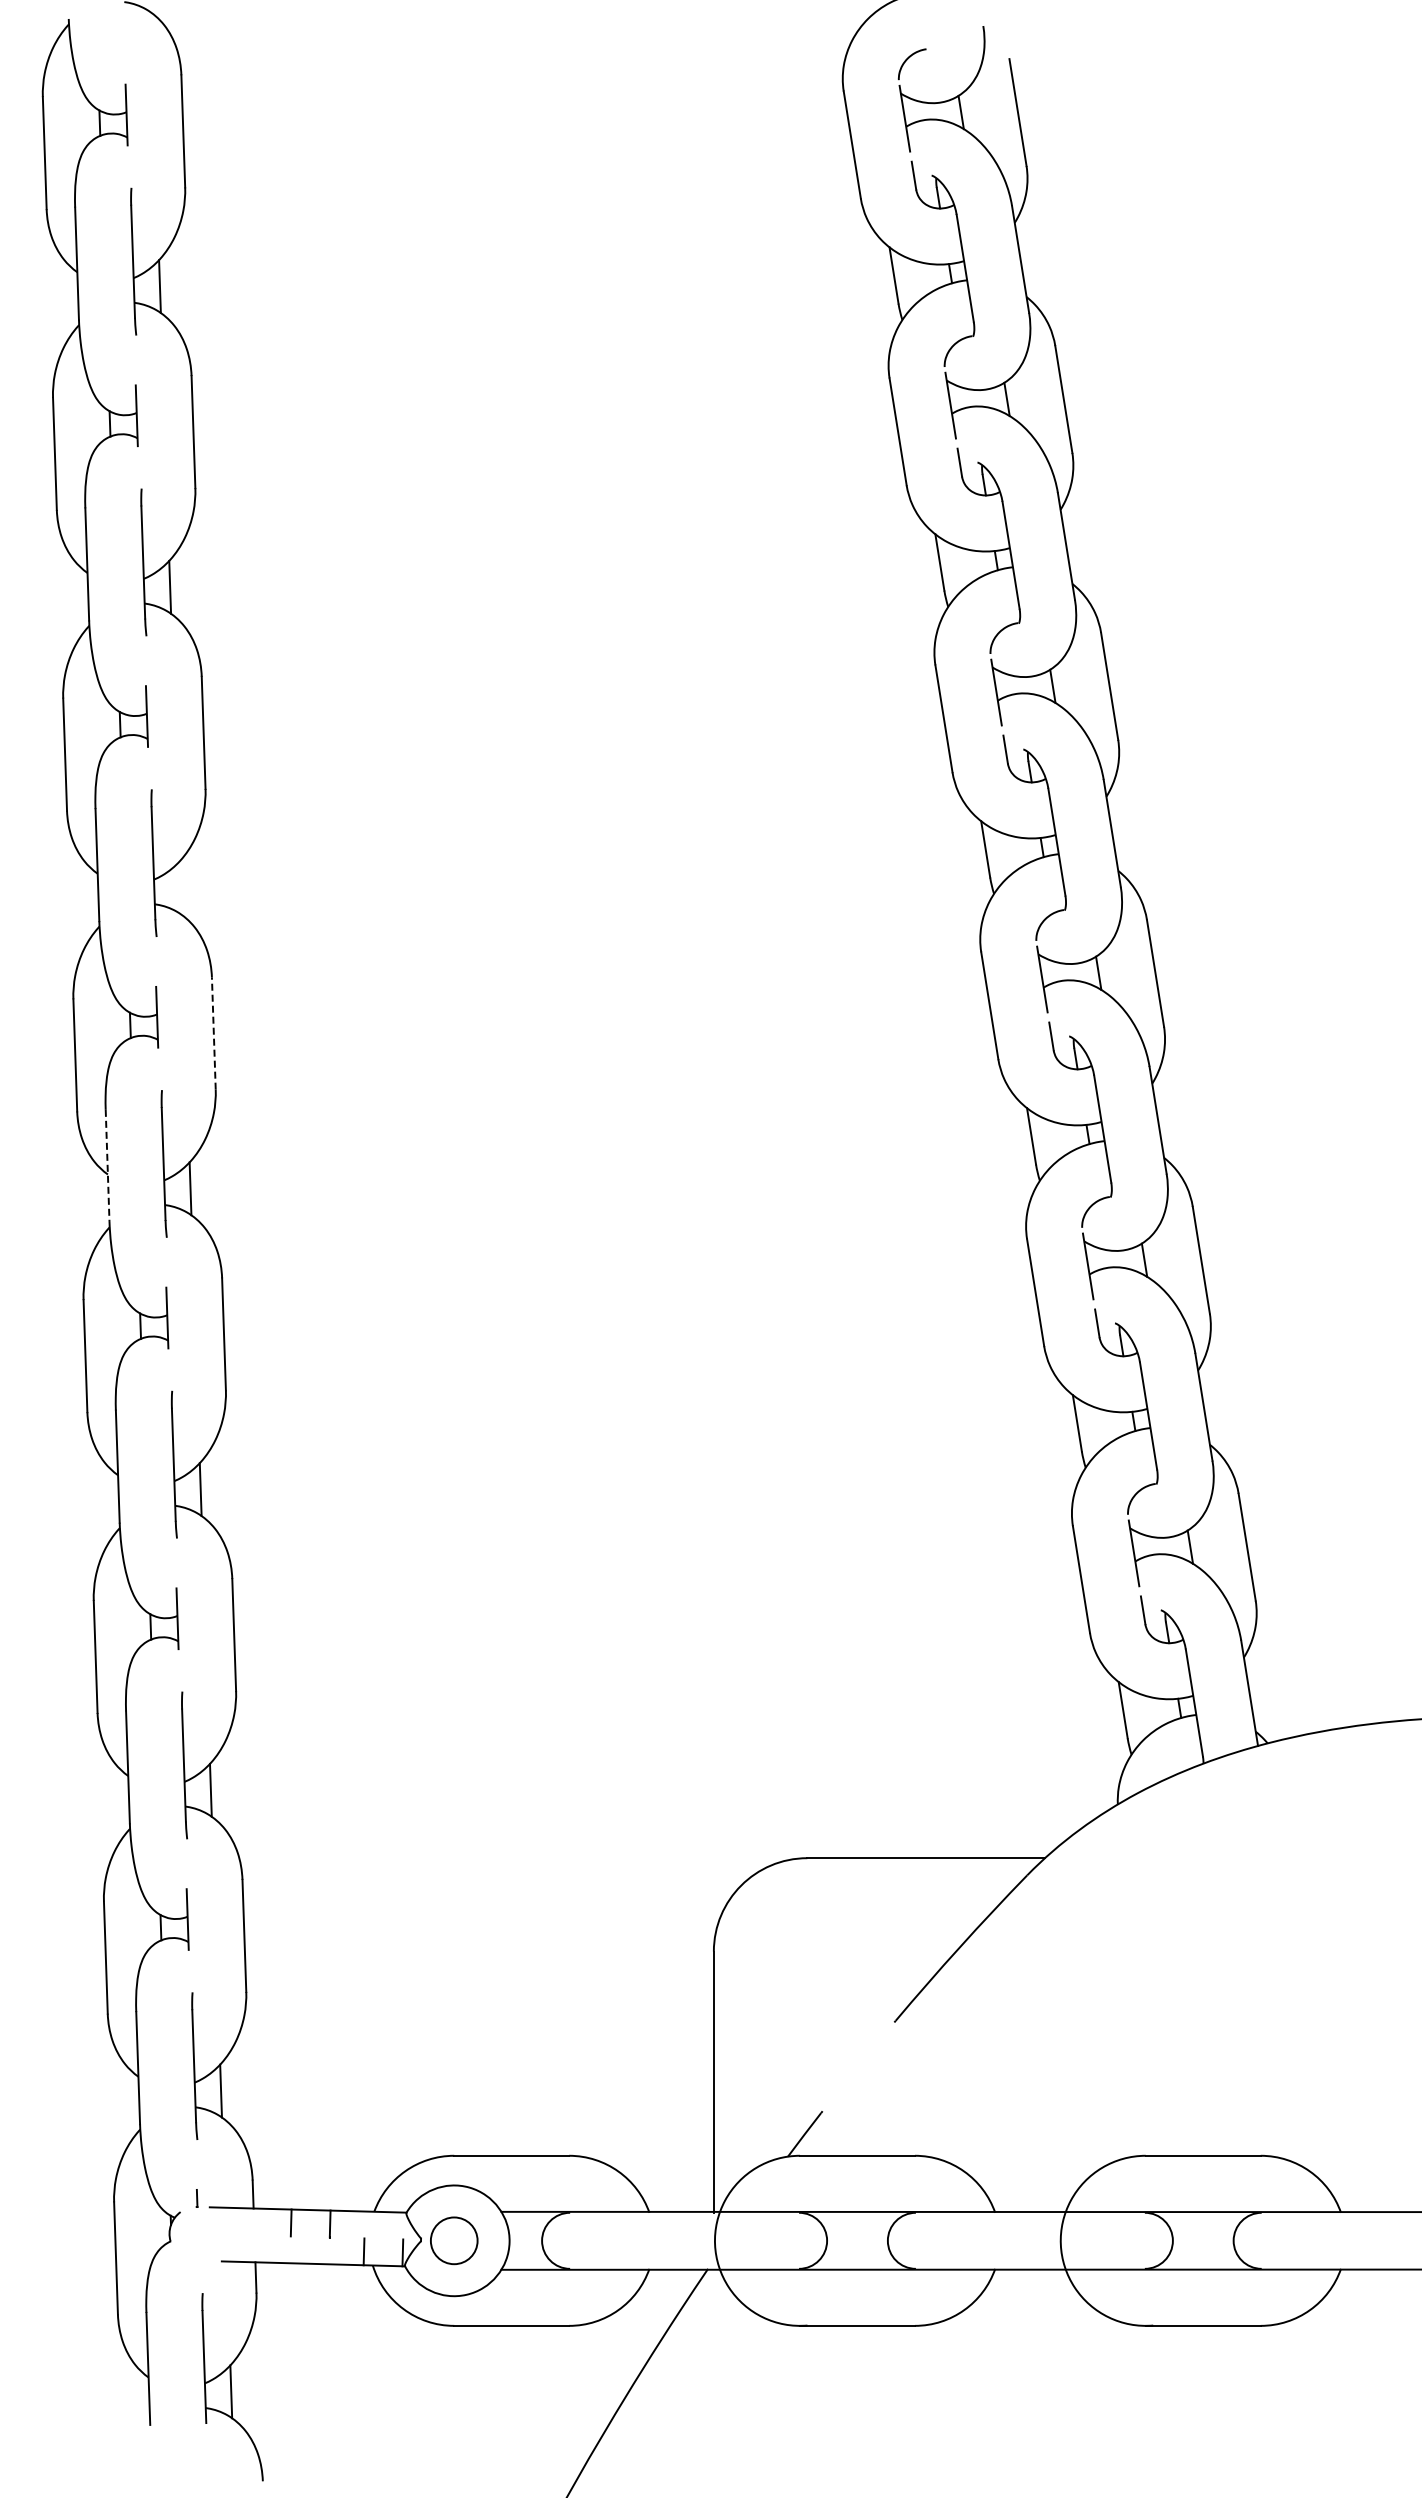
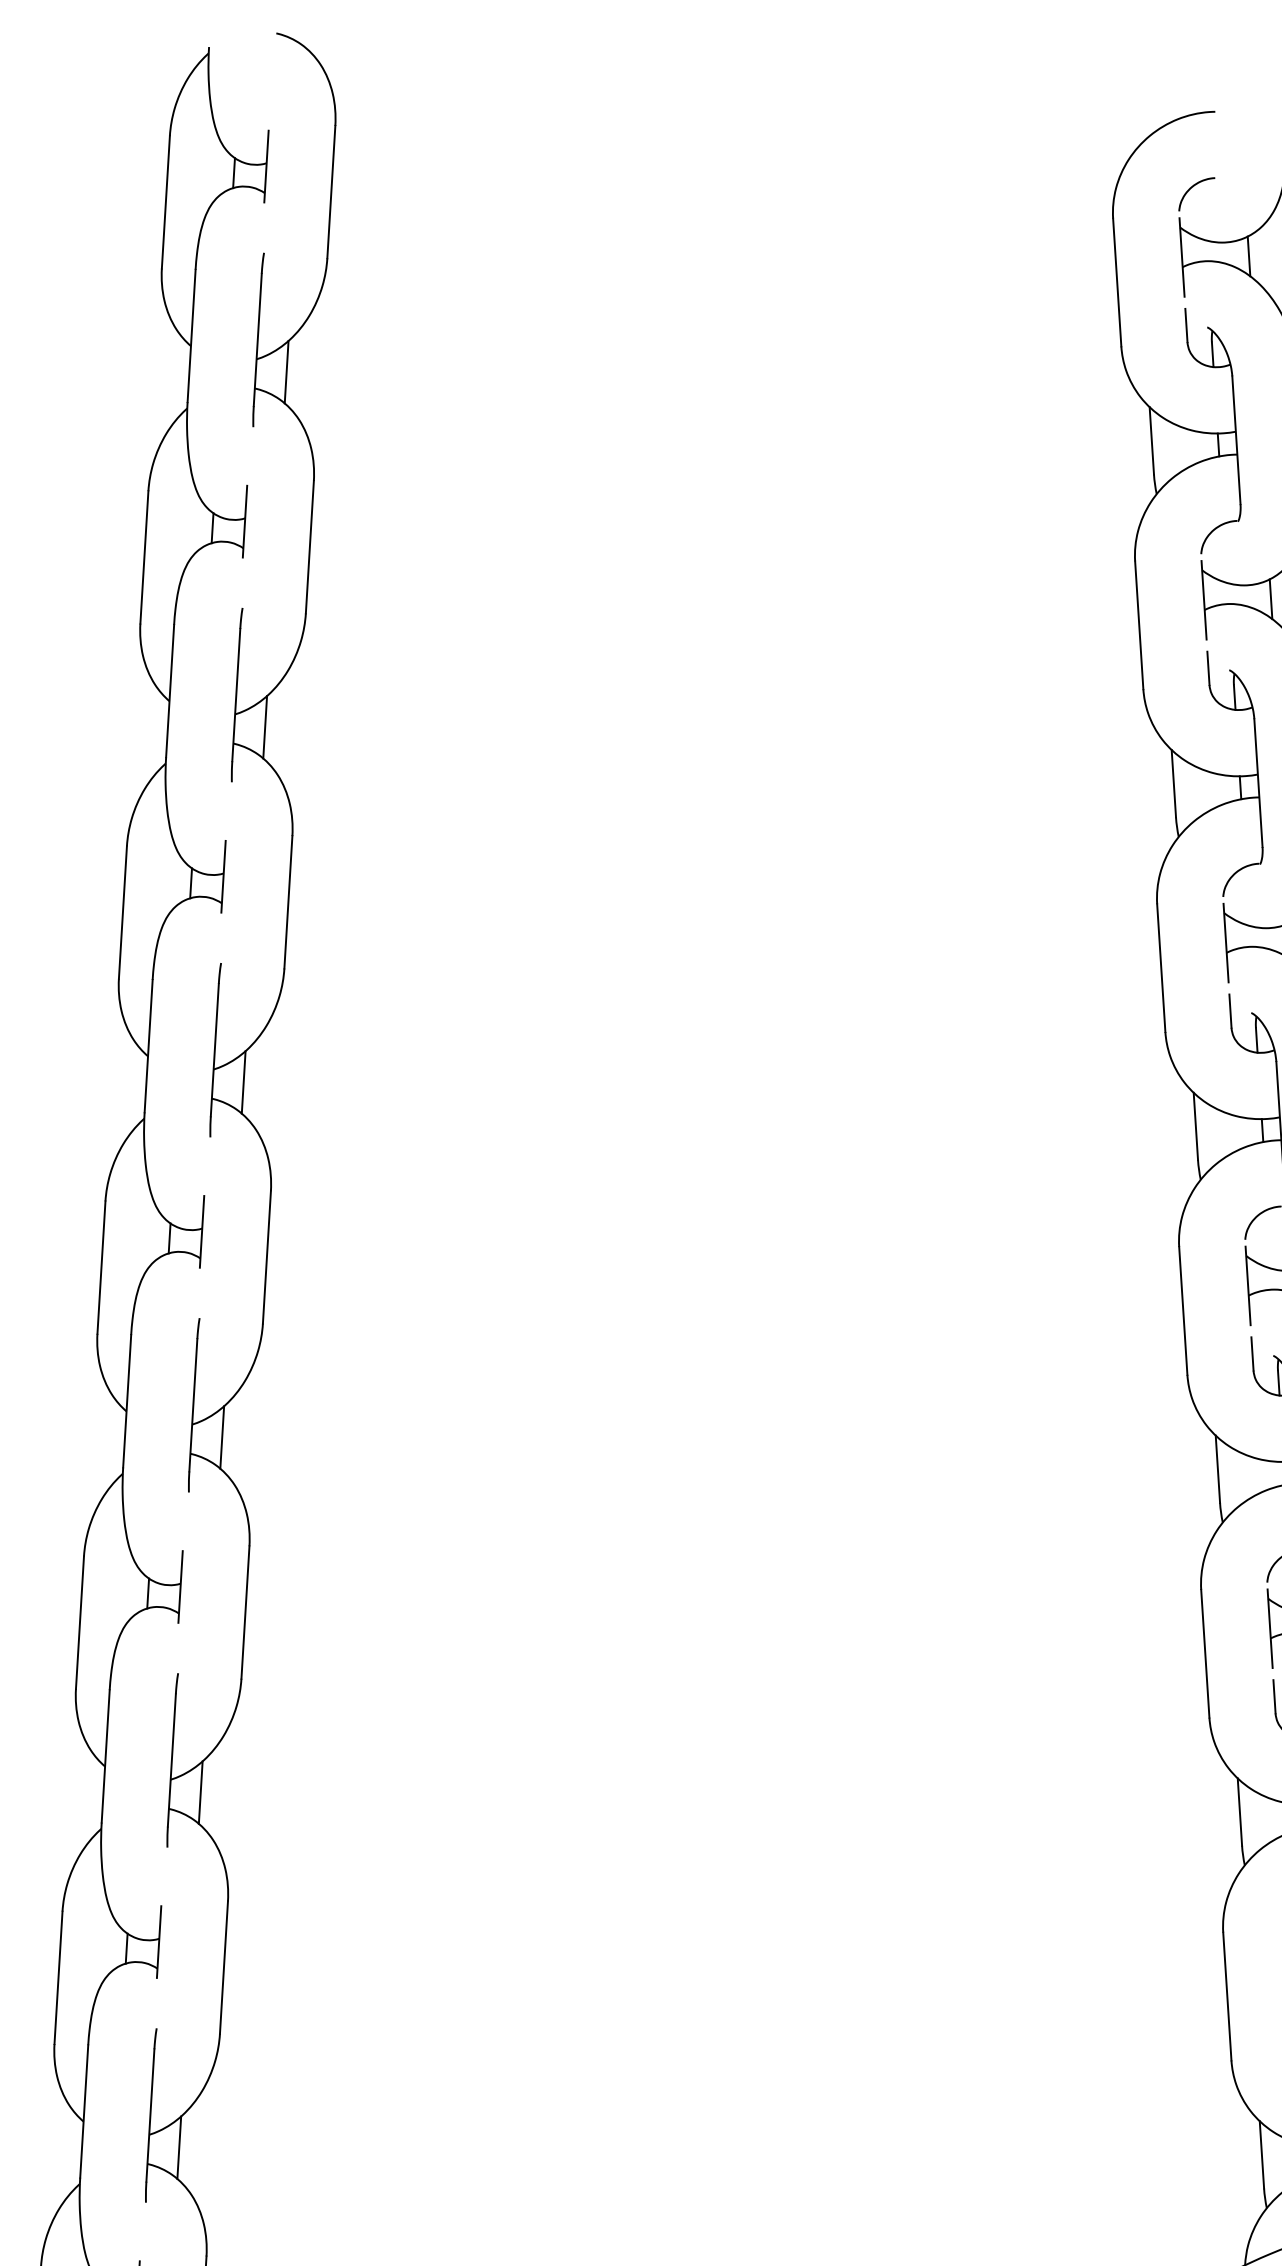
line: (180, 887) -> (243, 1081), added
line: (213, 1033) -> (266, 1257), dashed -> solid
line: (107, 1166) -> (126, 1401), dashed -> solid

